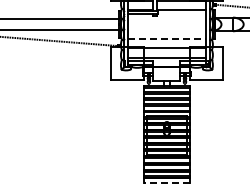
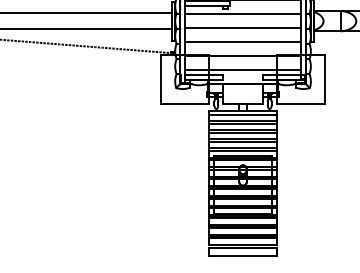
line: (166, 19) -> (242, 13), added
line: (166, 29) -> (242, 28), added
line: (167, 38) -> (243, 41), dashed -> solid
line: (166, 183) -> (242, 255), dashed -> solid

